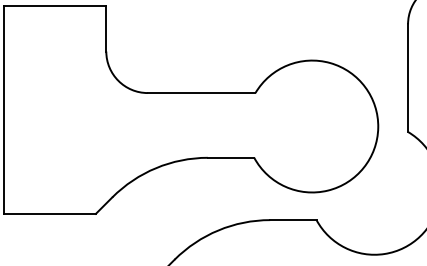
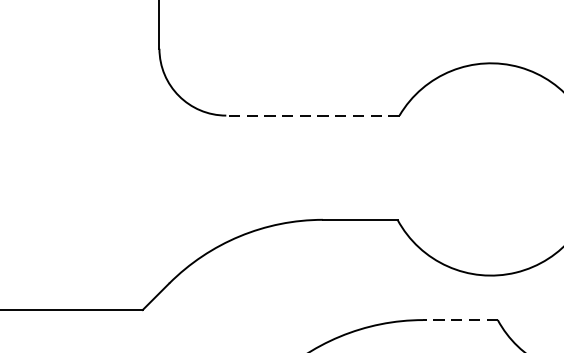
line: (201, 93) -> (312, 116), solid -> dashed
line: (292, 220) -> (459, 320), solid -> dashed

